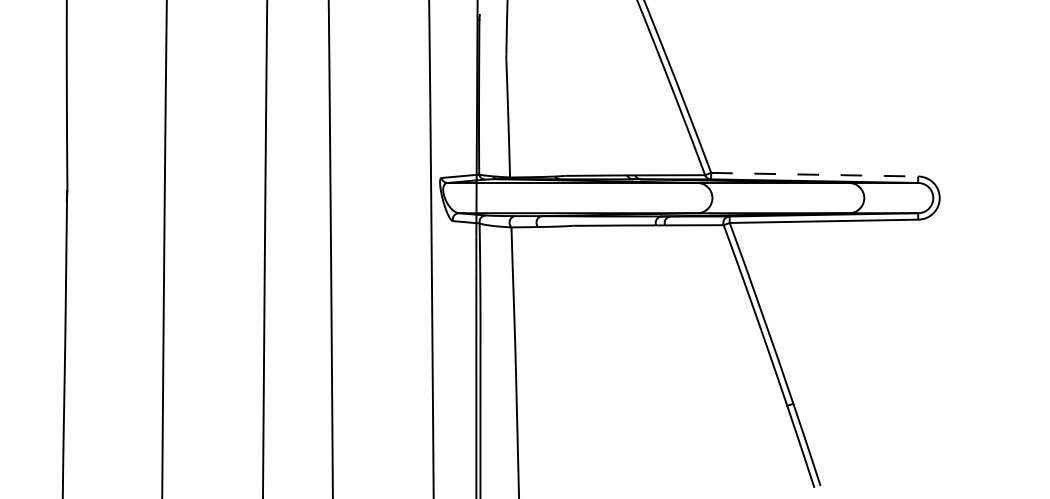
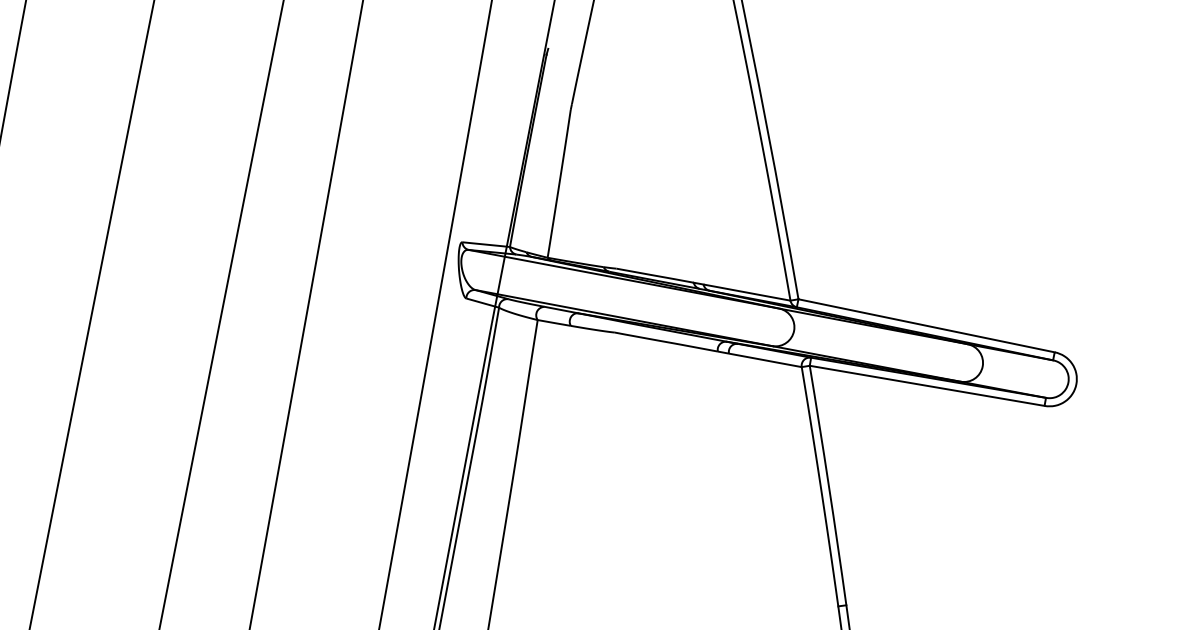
line: (814, 174) -> (926, 325), dashed -> solid

